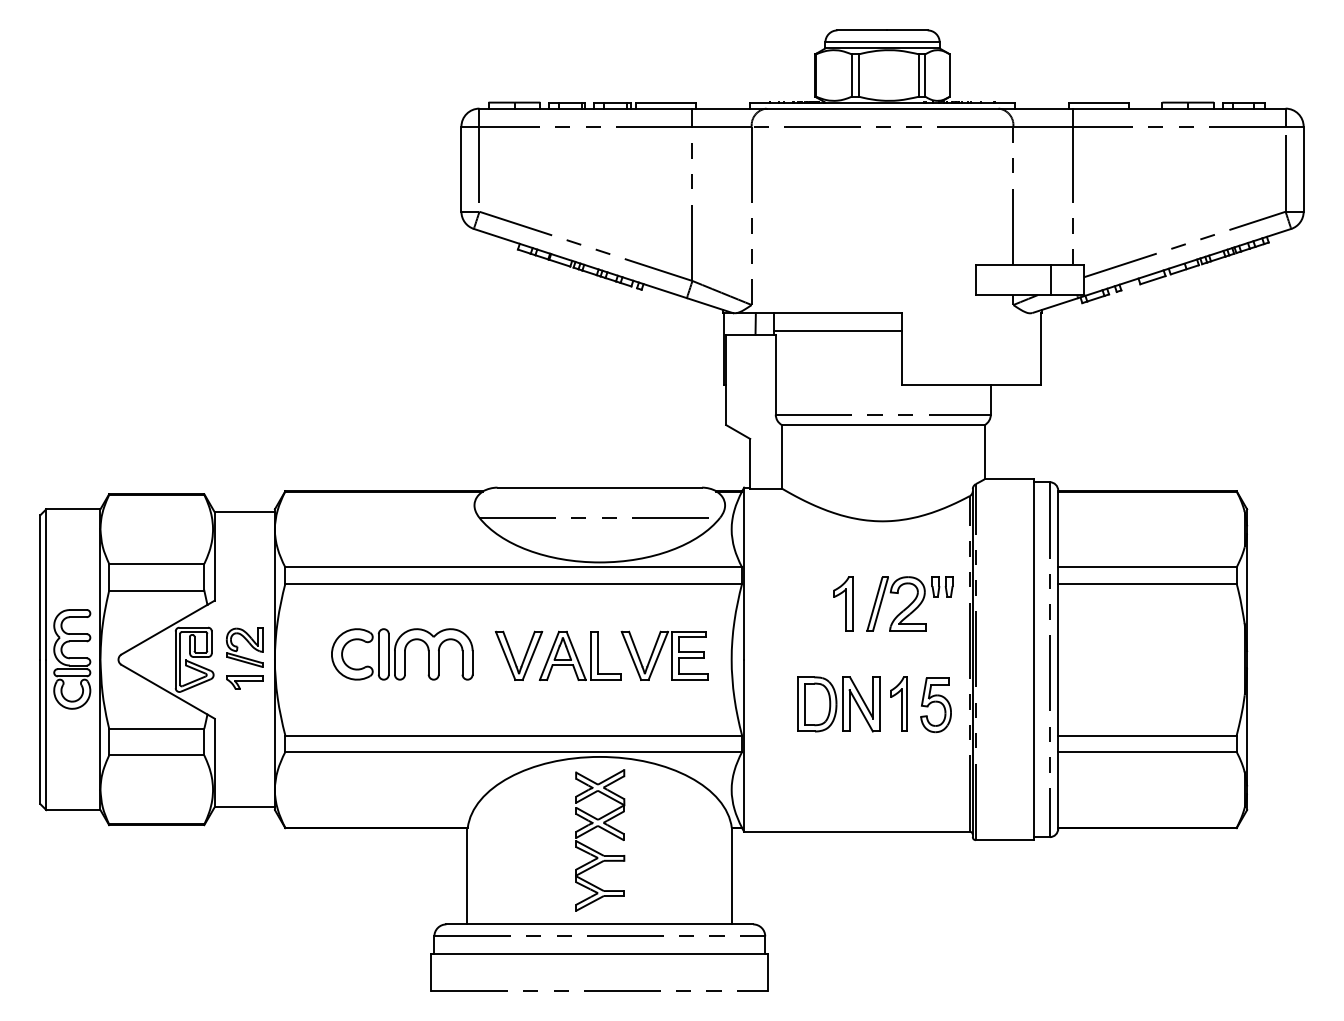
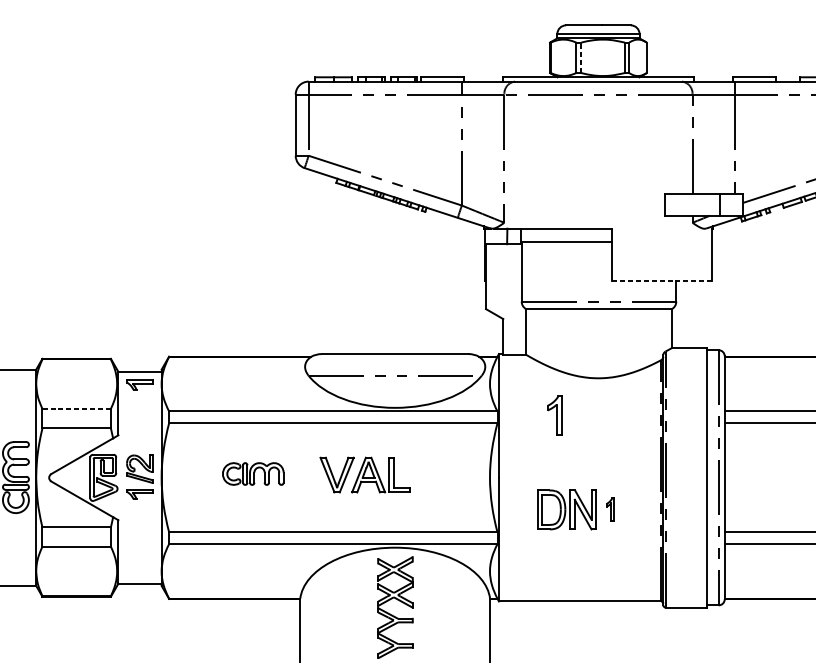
line: (858, 75) -> (581, 57), solid -> dashed
line: (970, 385) -> (661, 280), solid -> dashed
part: (244, 530) -> (139, 384), added
line: (156, 563) -> (76, 408), solid -> dashed
part: (843, 603) -> (554, 415), moved
part: (909, 603) -> (617, 437), removed
part: (402, 654) -> (253, 474), size x0.6
part: (664, 655) -> (441, 474), removed
part: (898, 703) -> (609, 509), size x0.6
part: (935, 705) -> (636, 510), removed

